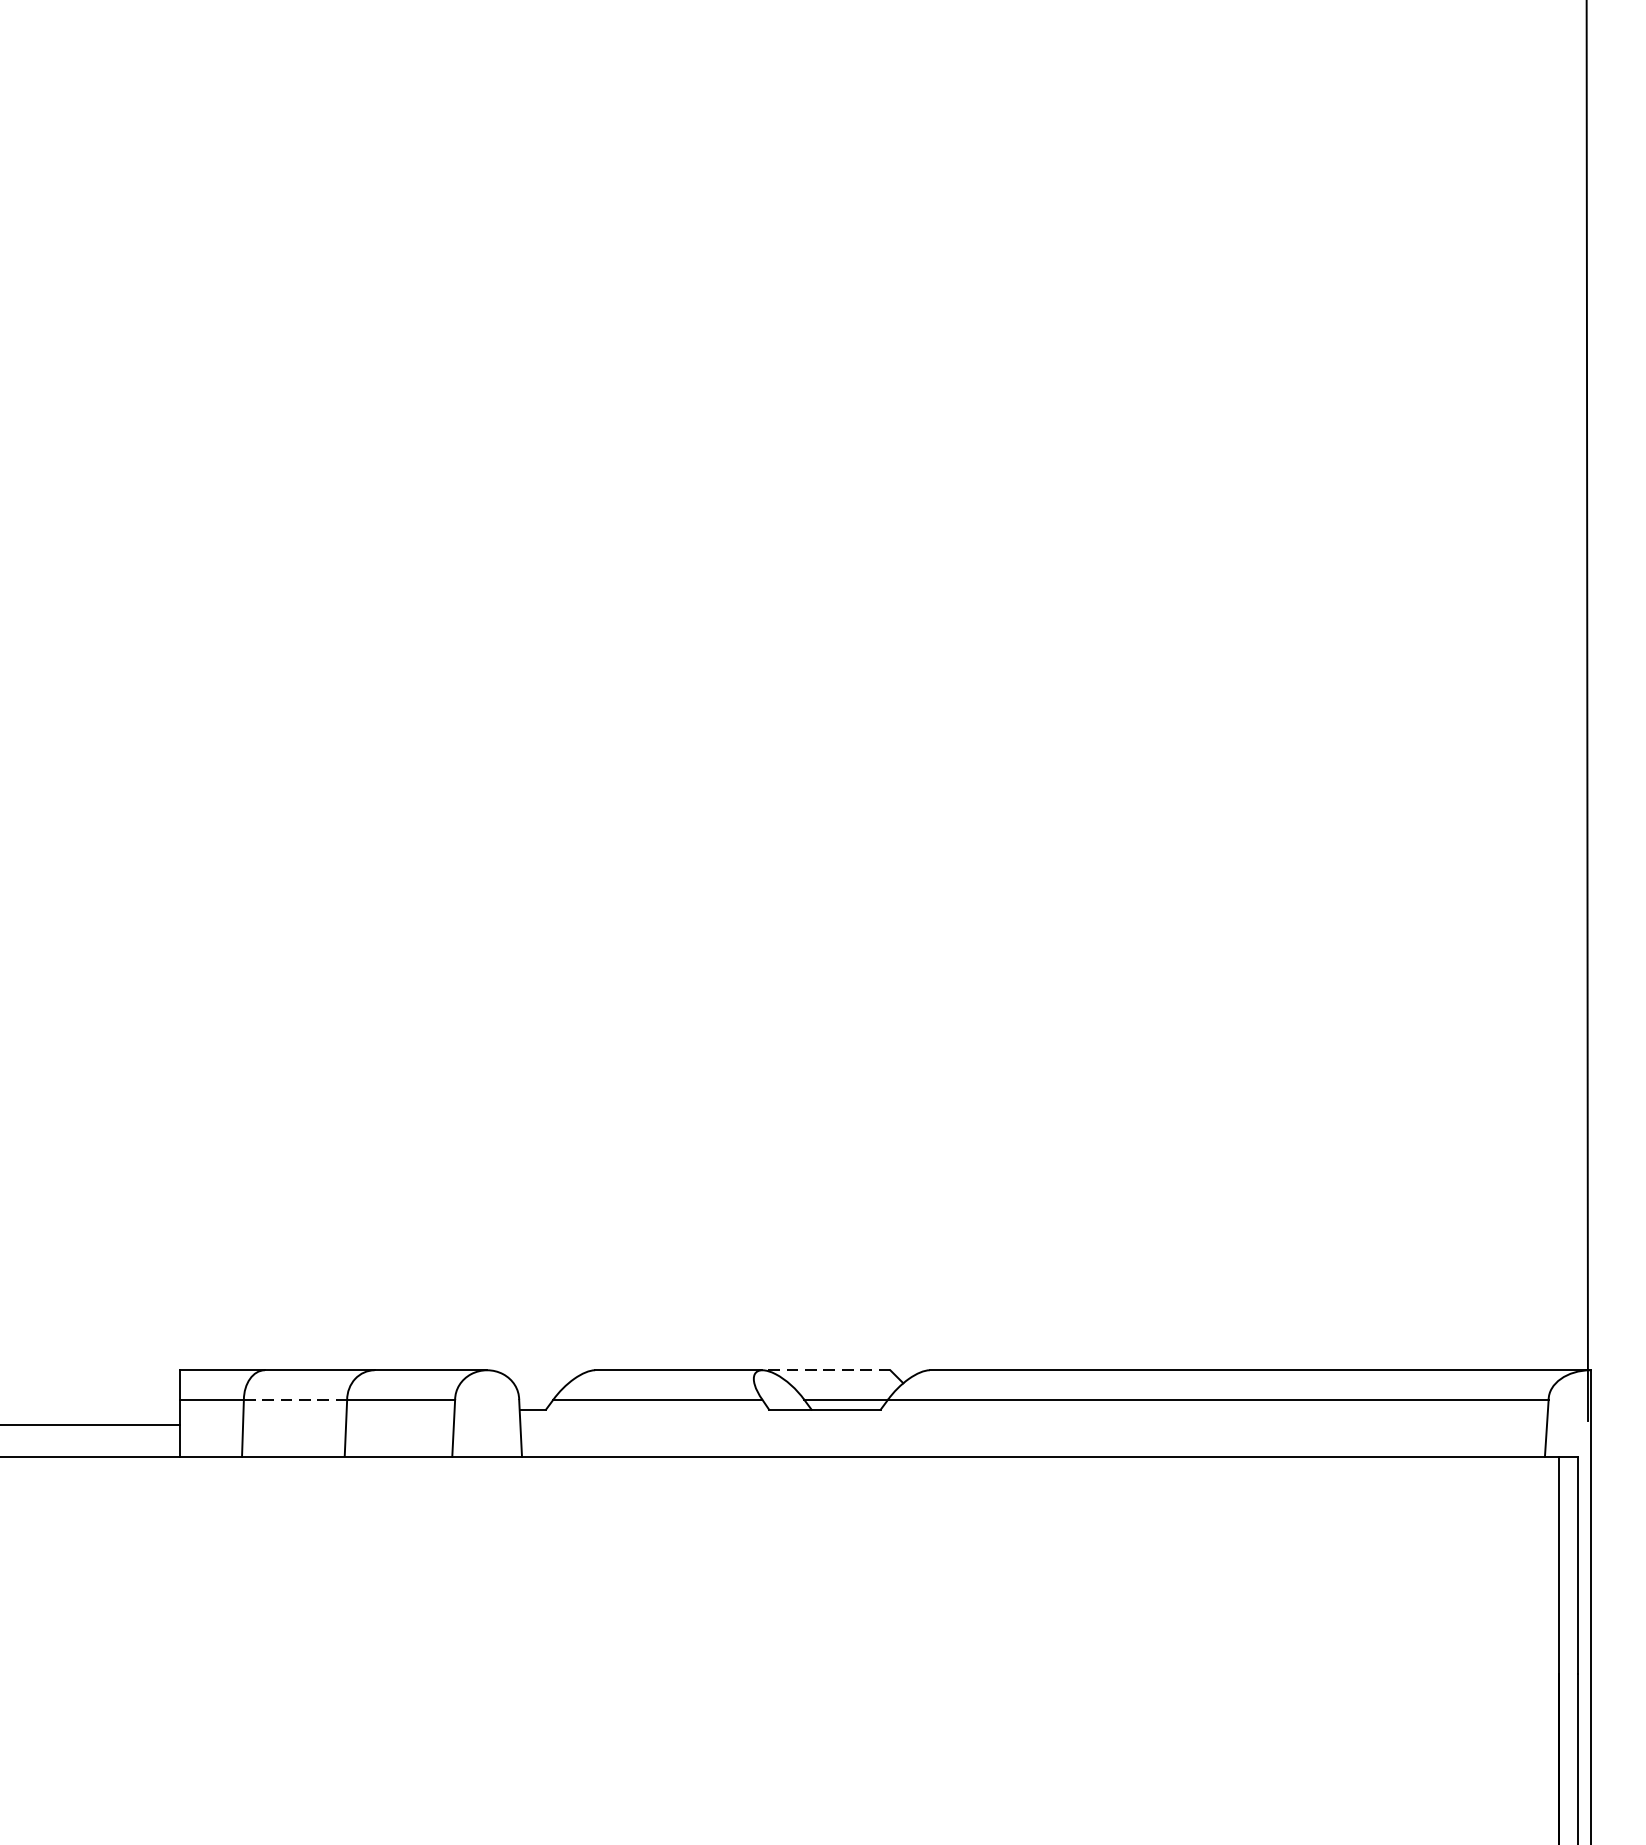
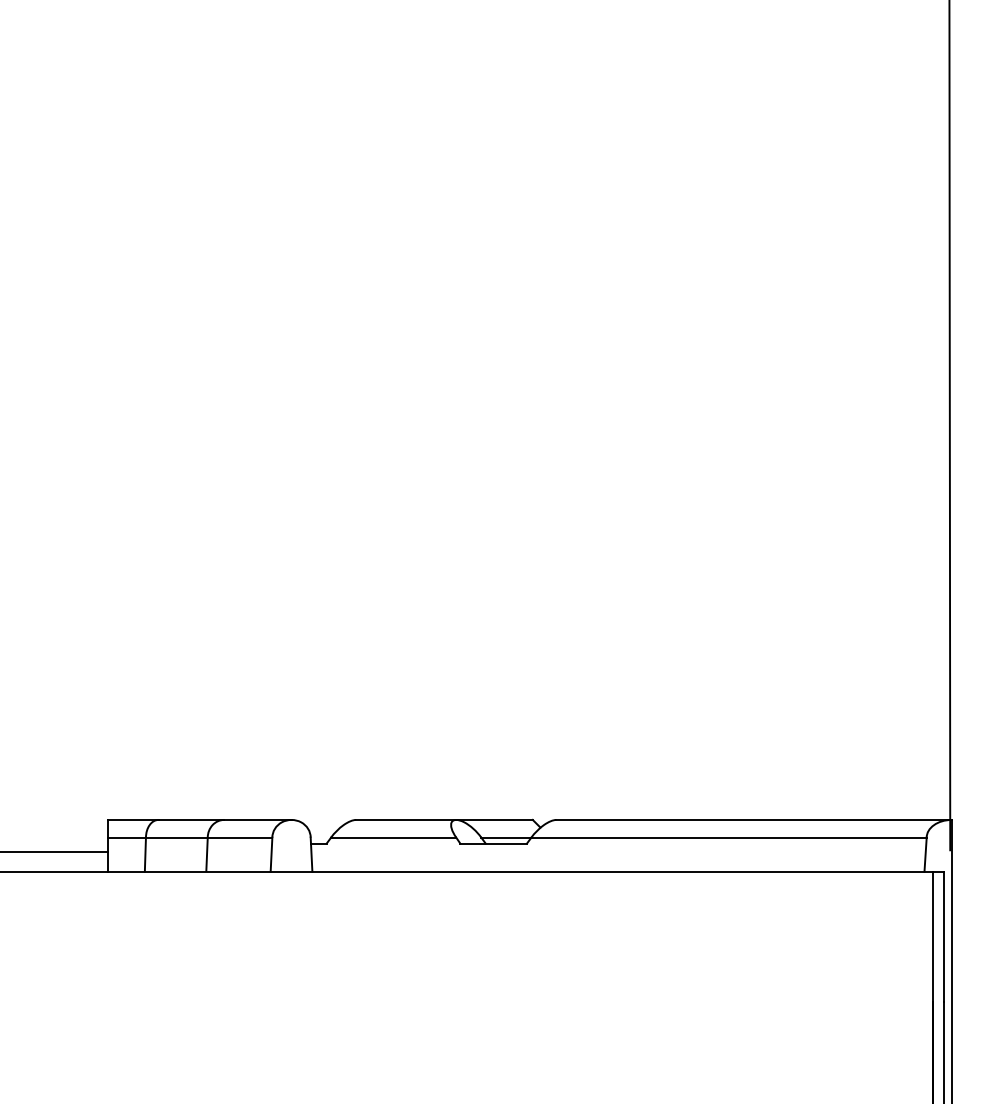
line: (826, 1369) -> (494, 819), dashed -> solid
line: (294, 1399) -> (176, 837), dashed -> solid

